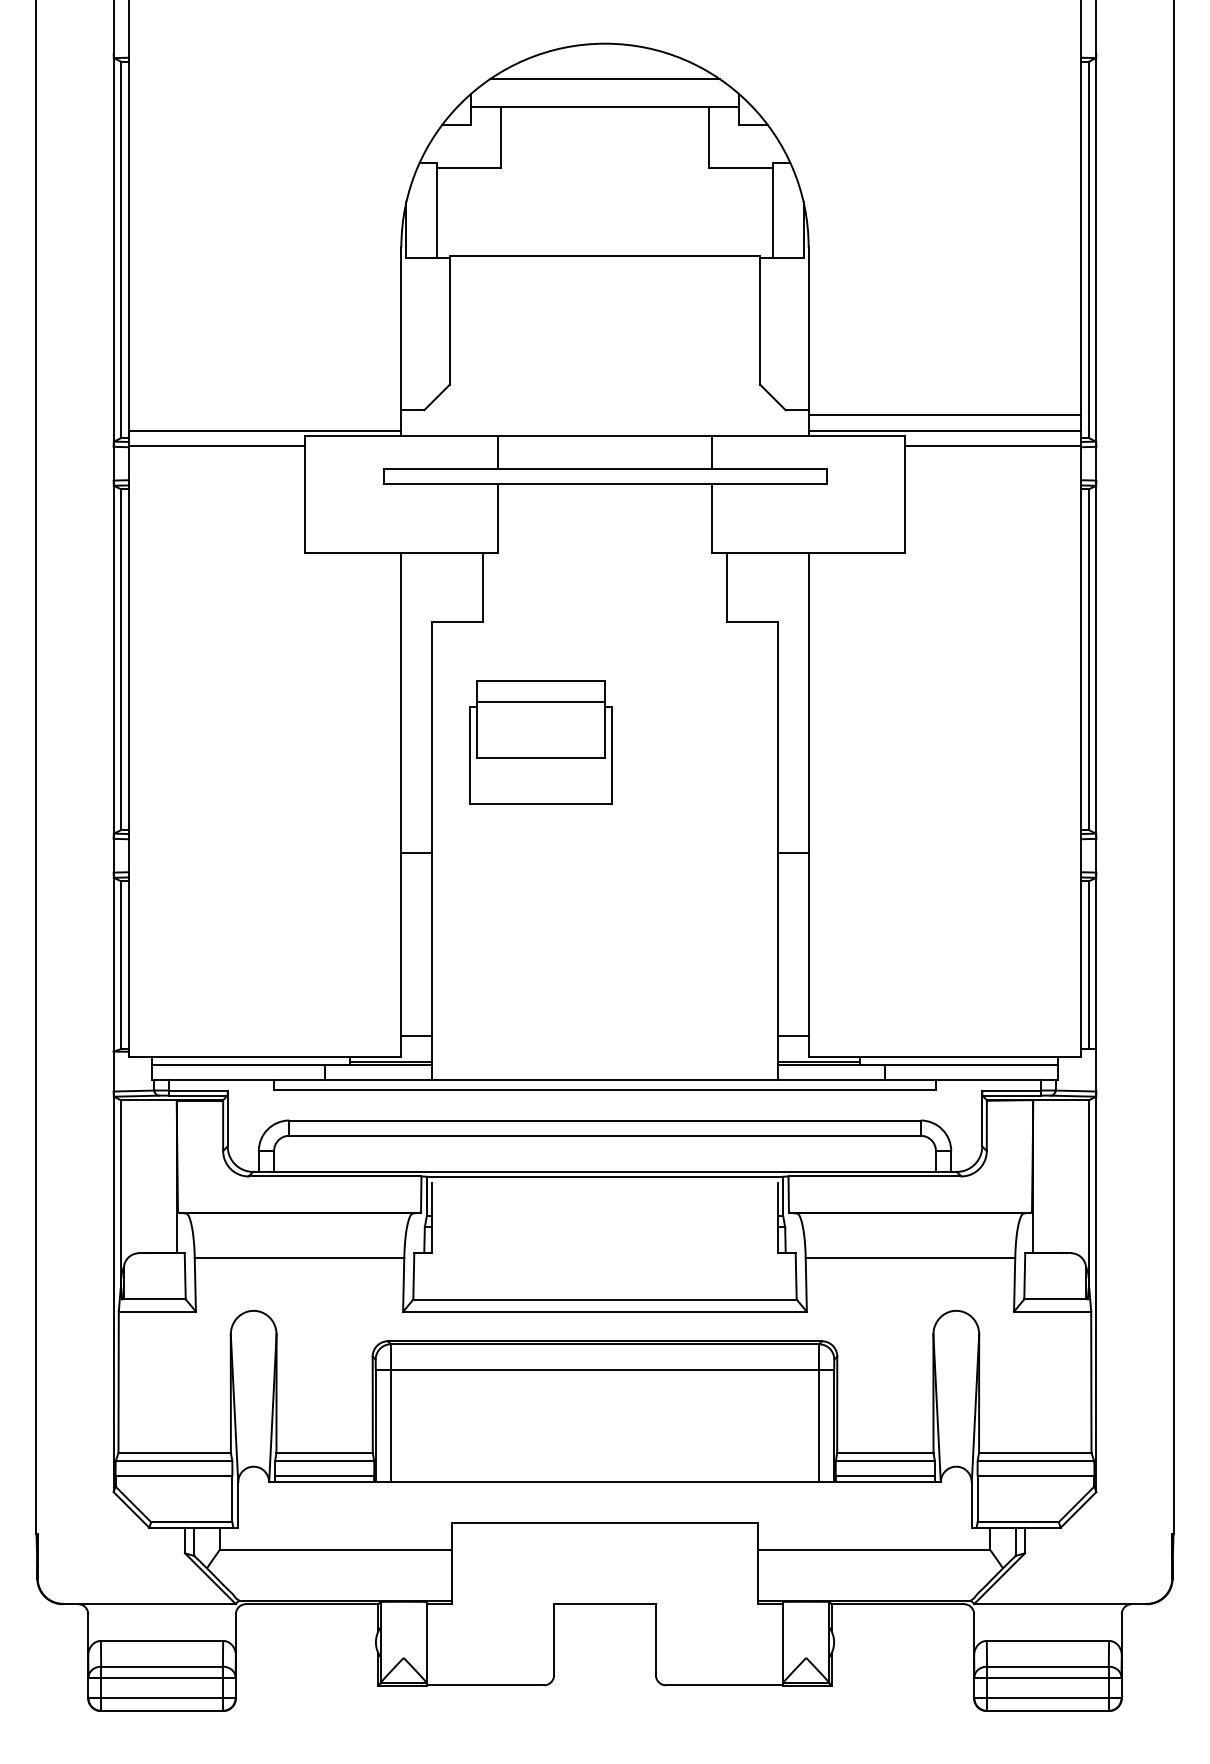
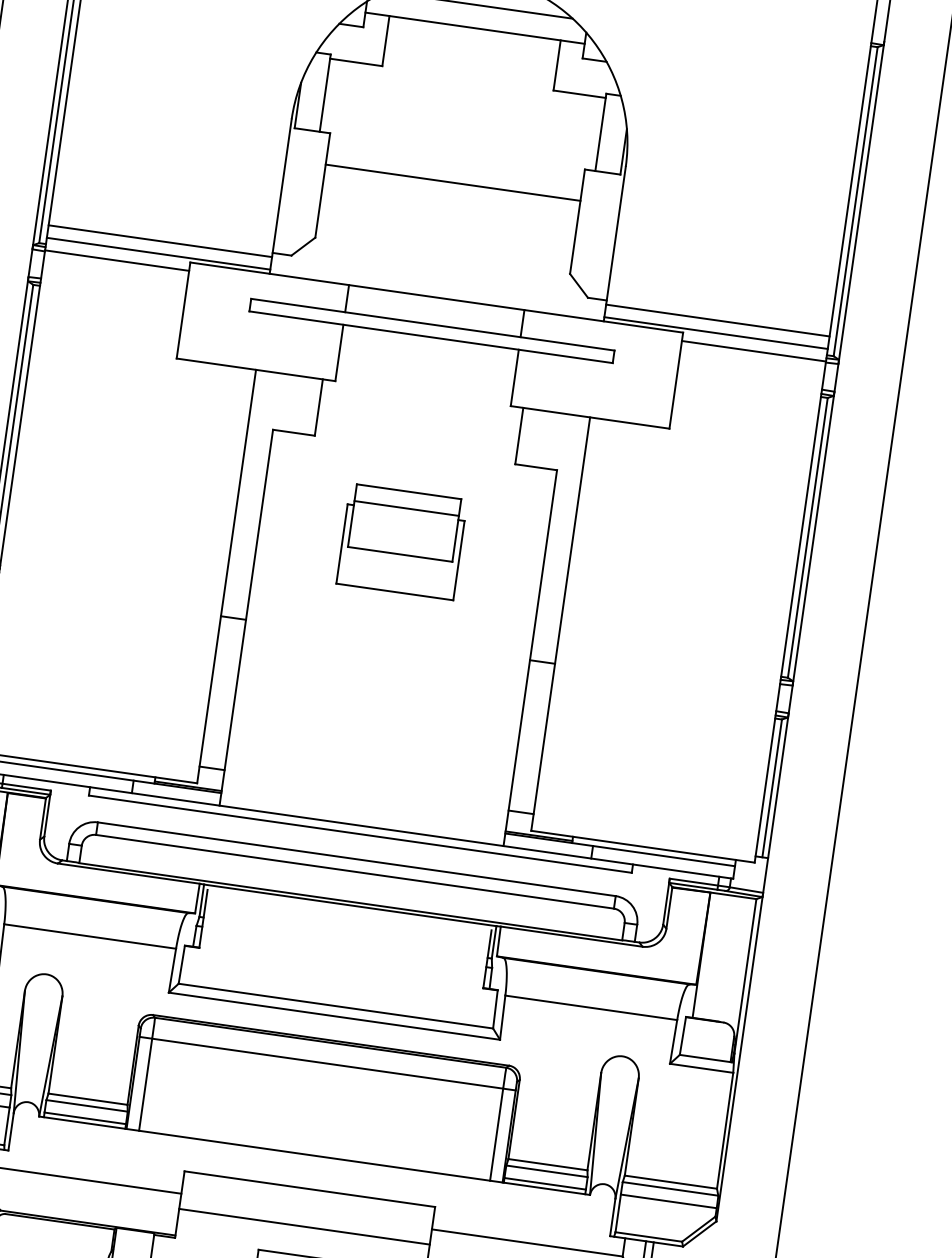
line: (604, 255) -> (452, 182), moved
line: (264, 415) -> (159, 241), added
part: (540, 742) -> (401, 541), moved
line: (604, 1568) -> (304, 1226), added

